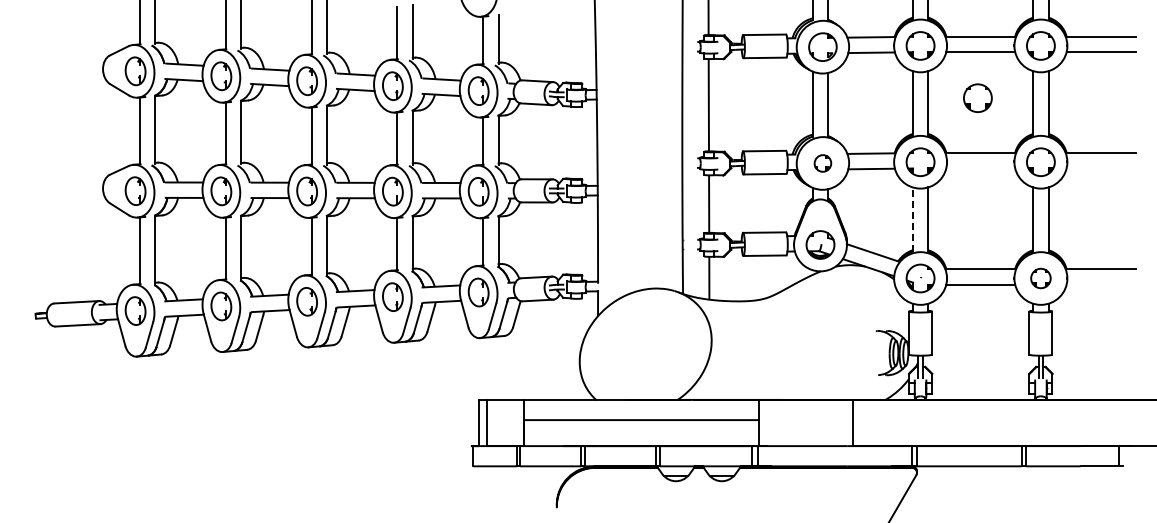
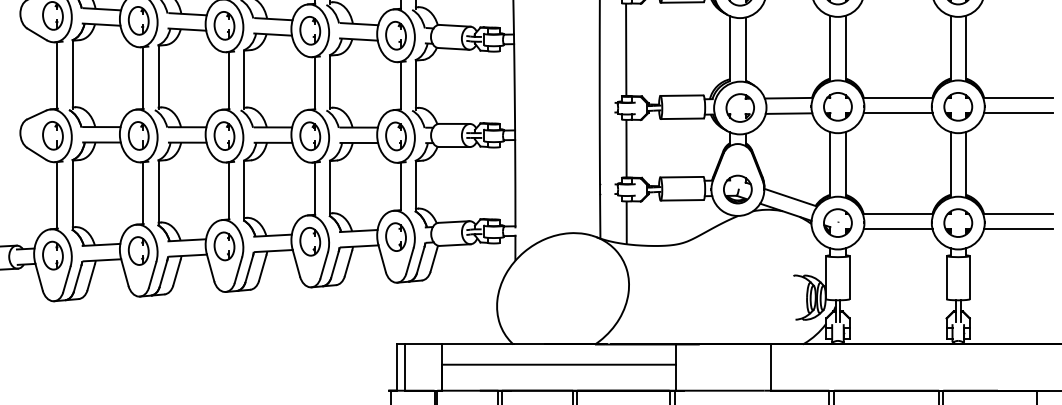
part: (977, 97) -> (894, 42), removed
part: (822, 163) -> (739, 108), size x1.67
line: (980, 168) -> (897, 113), added
line: (1100, 168) -> (1017, 113), added
line: (912, 219) -> (829, 164), dashed -> solid
part: (1040, 278) -> (957, 223), size x1.43
line: (1100, 284) -> (1017, 229), added

